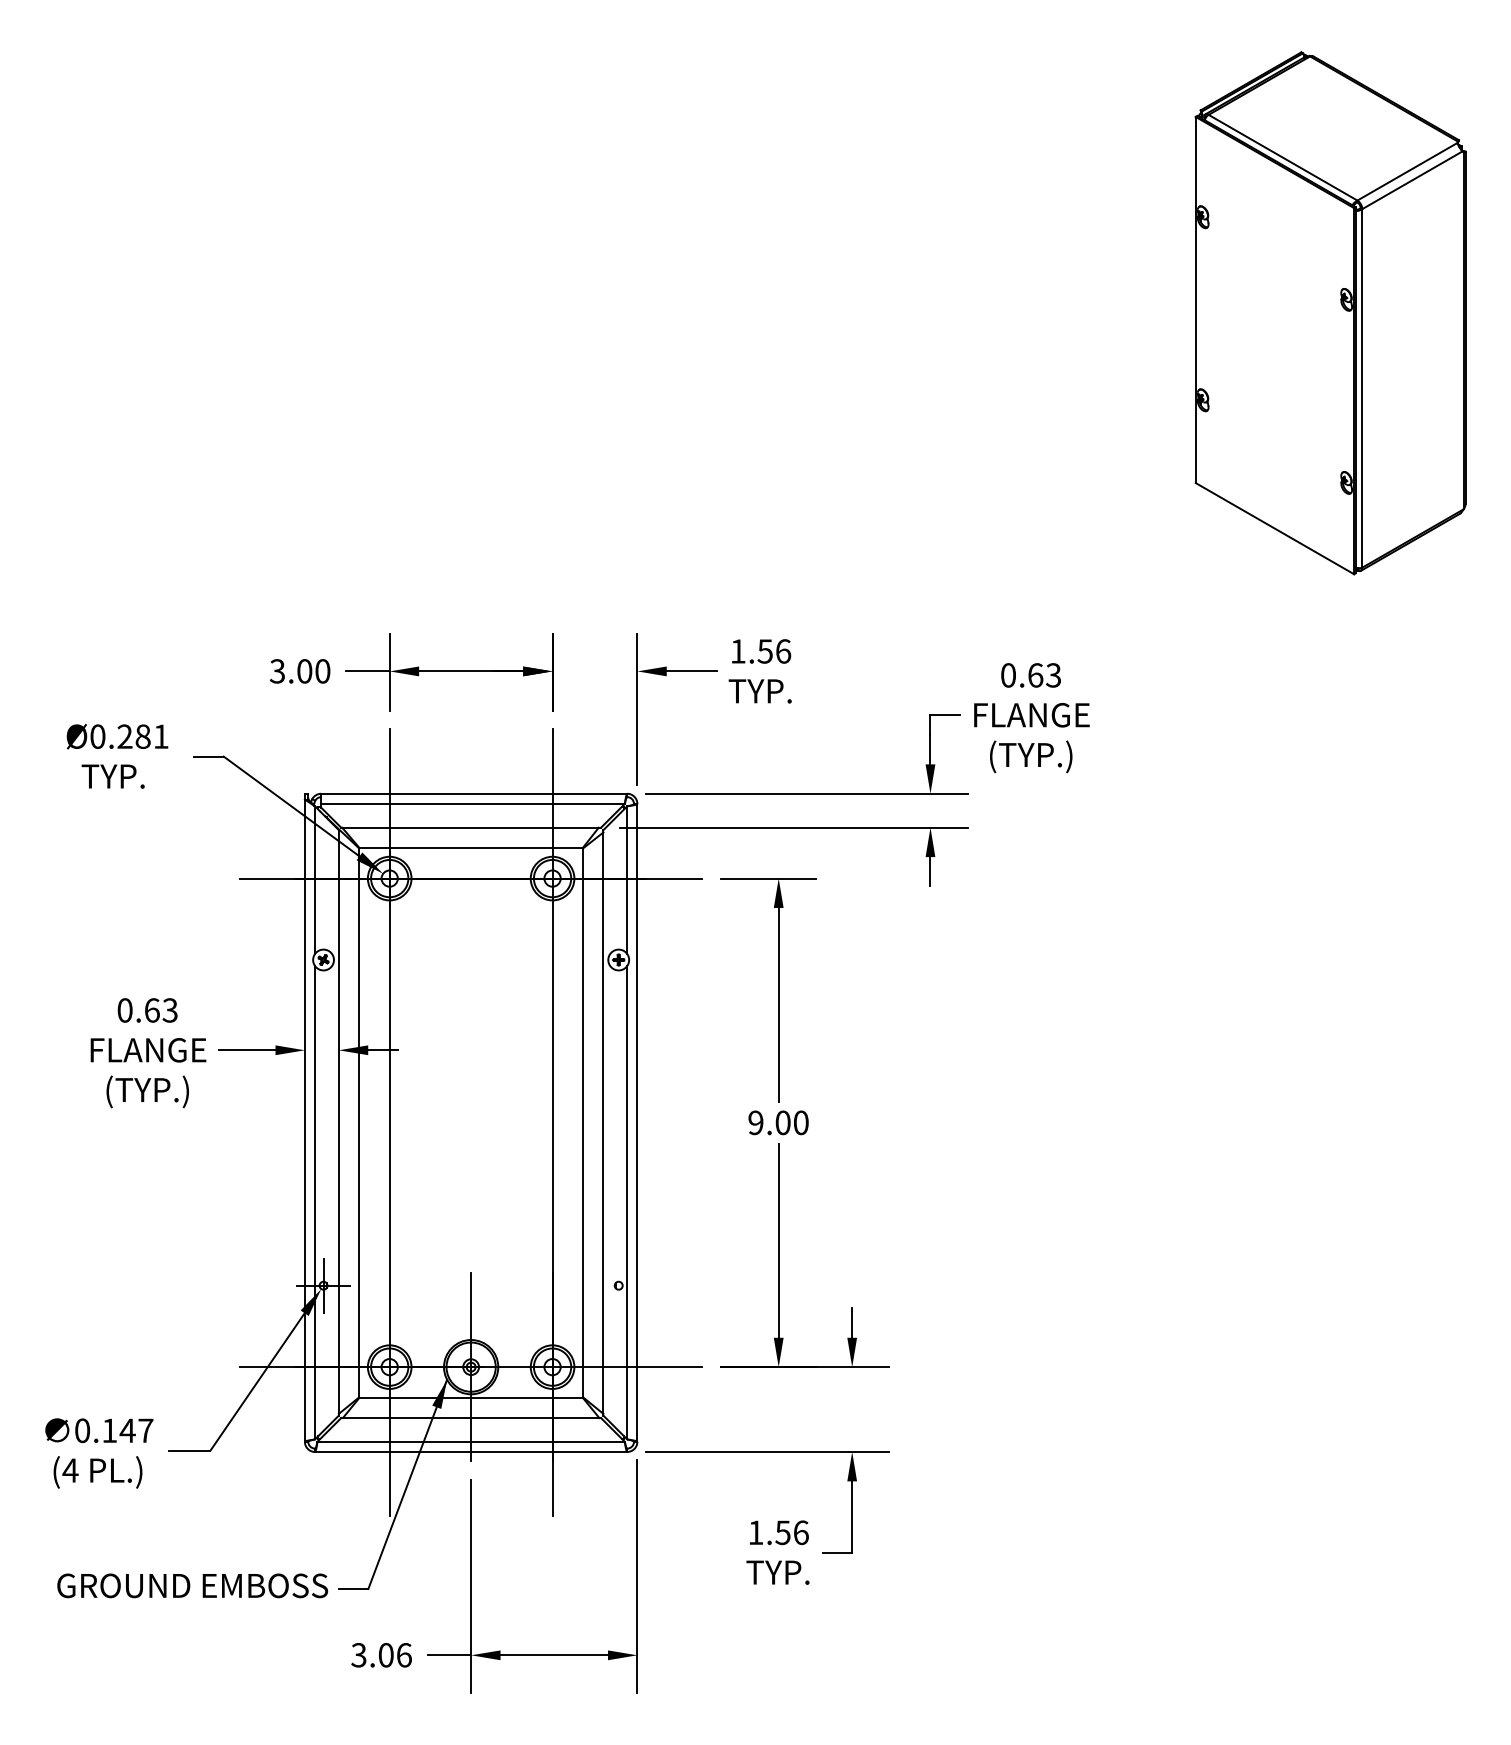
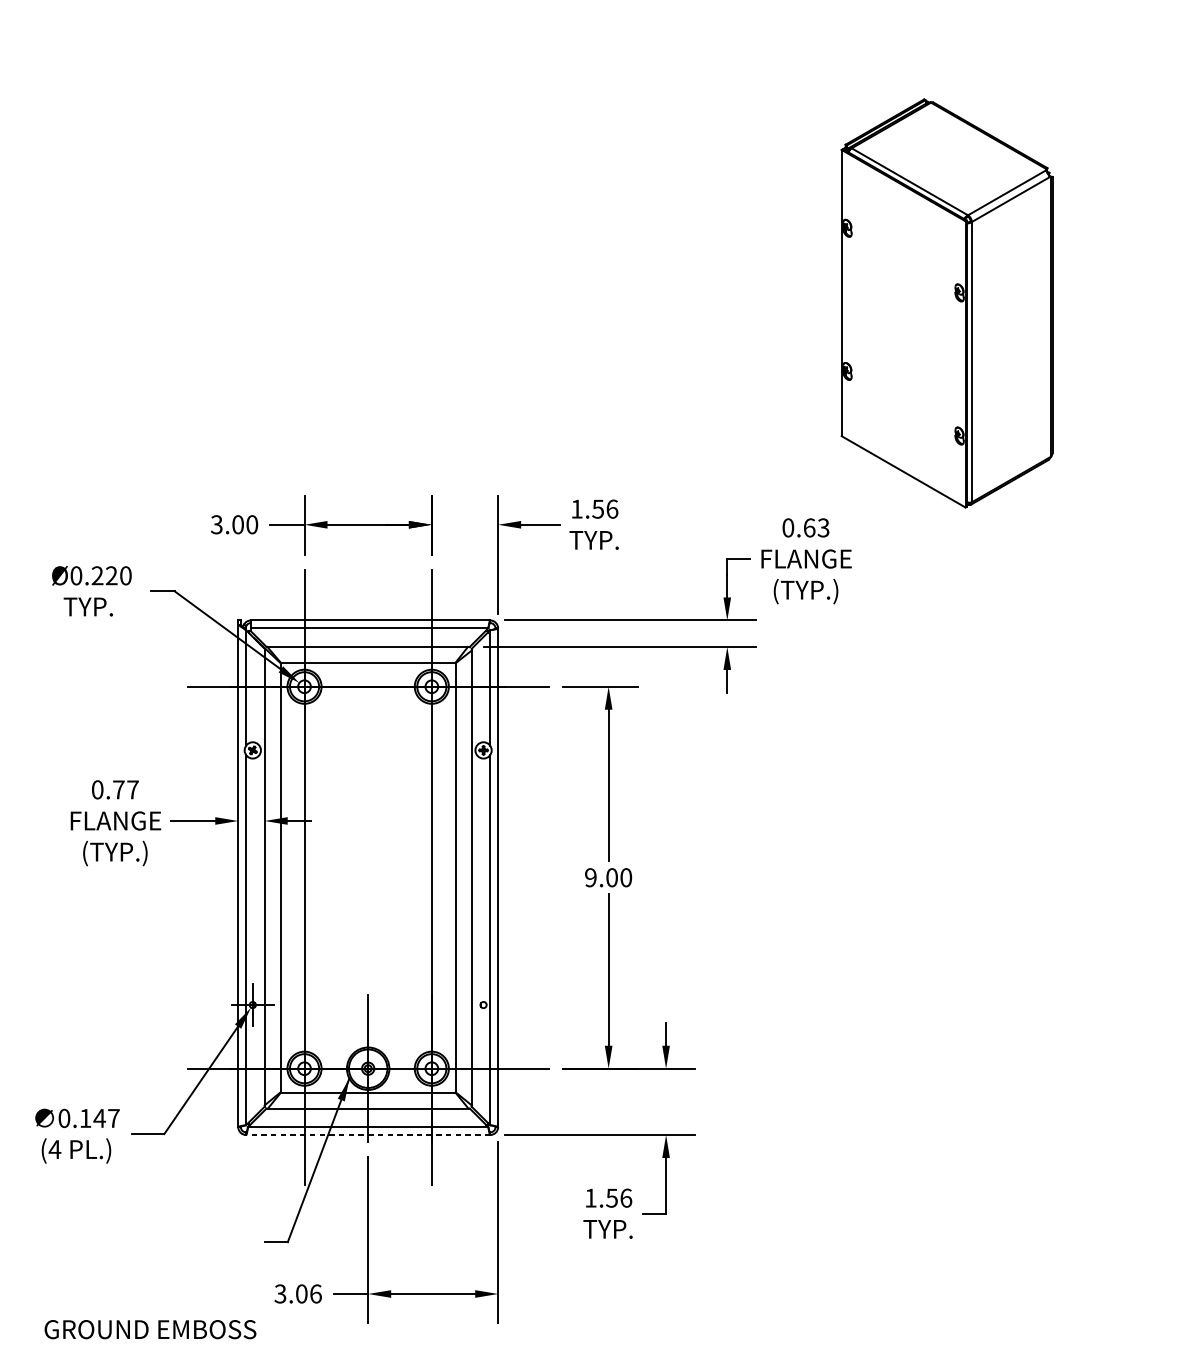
part: (1330, 313) -> (947, 303), moved
text: (151, 736) -> (118, 575), Ø0.281 -> Ø0.220
text: (160, 1010) -> (125, 789), 0.63 -> 0.77
line: (470, 1451) -> (367, 1134), solid -> dashed
text: (192, 1585) -> (150, 1329), moved

